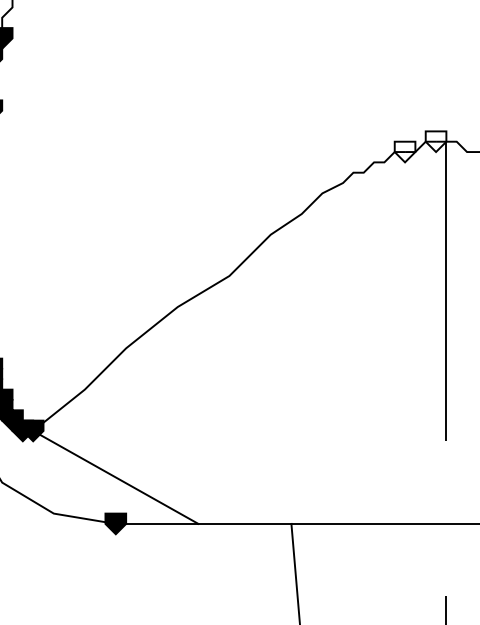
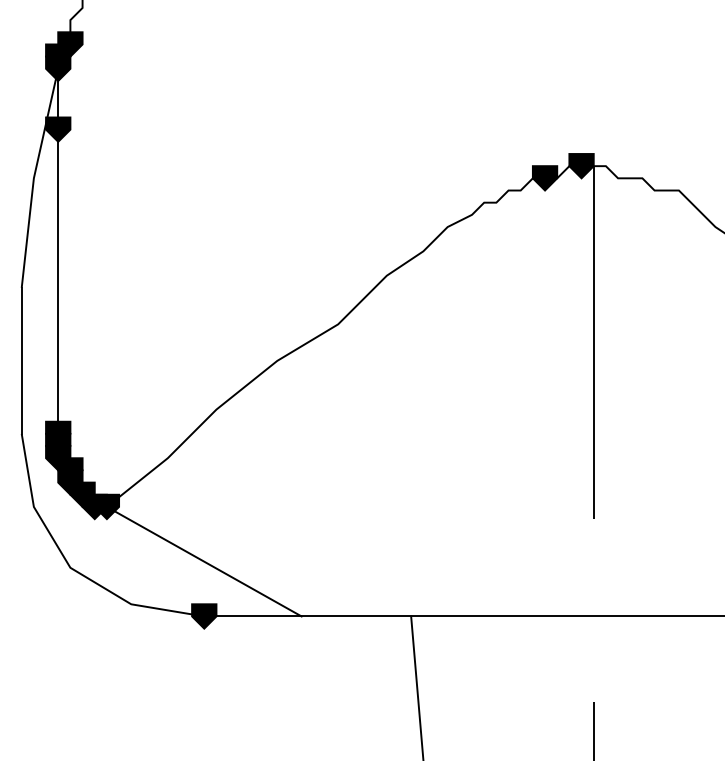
fill: (436, 142) -> (581, 166), added
fill: (404, 152) -> (544, 178), added

